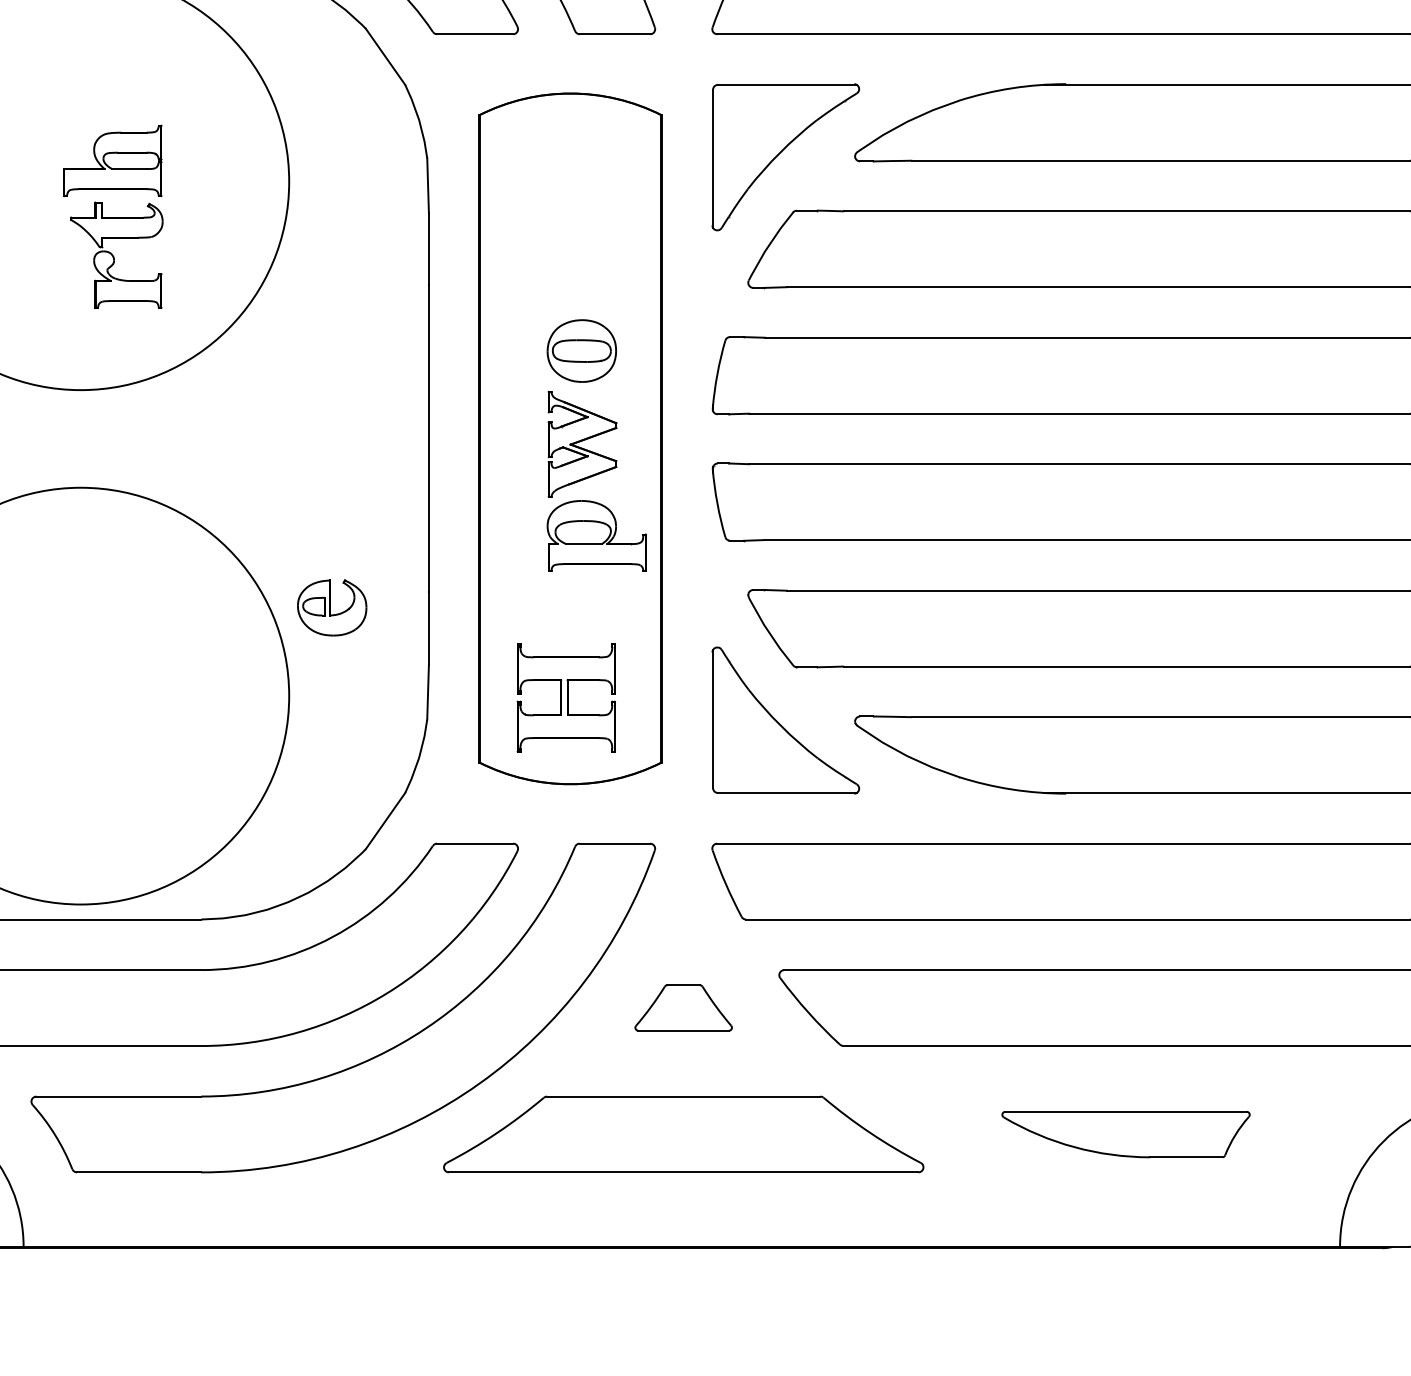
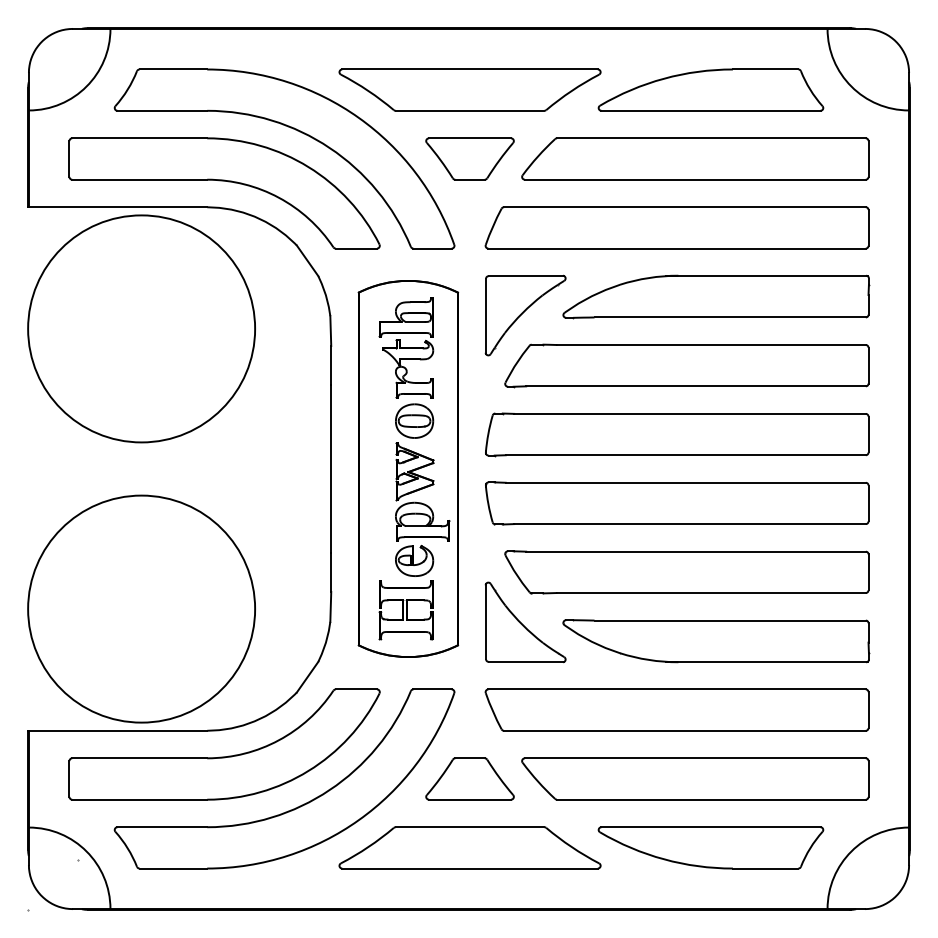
part: (113, 215) -> (406, 347), moved
part: (332, 606) -> (414, 560), moved
part: (682, 1007) -> (469, 778), size x1.67
part: (1125, 1133) -> (710, 847), size x1.67

